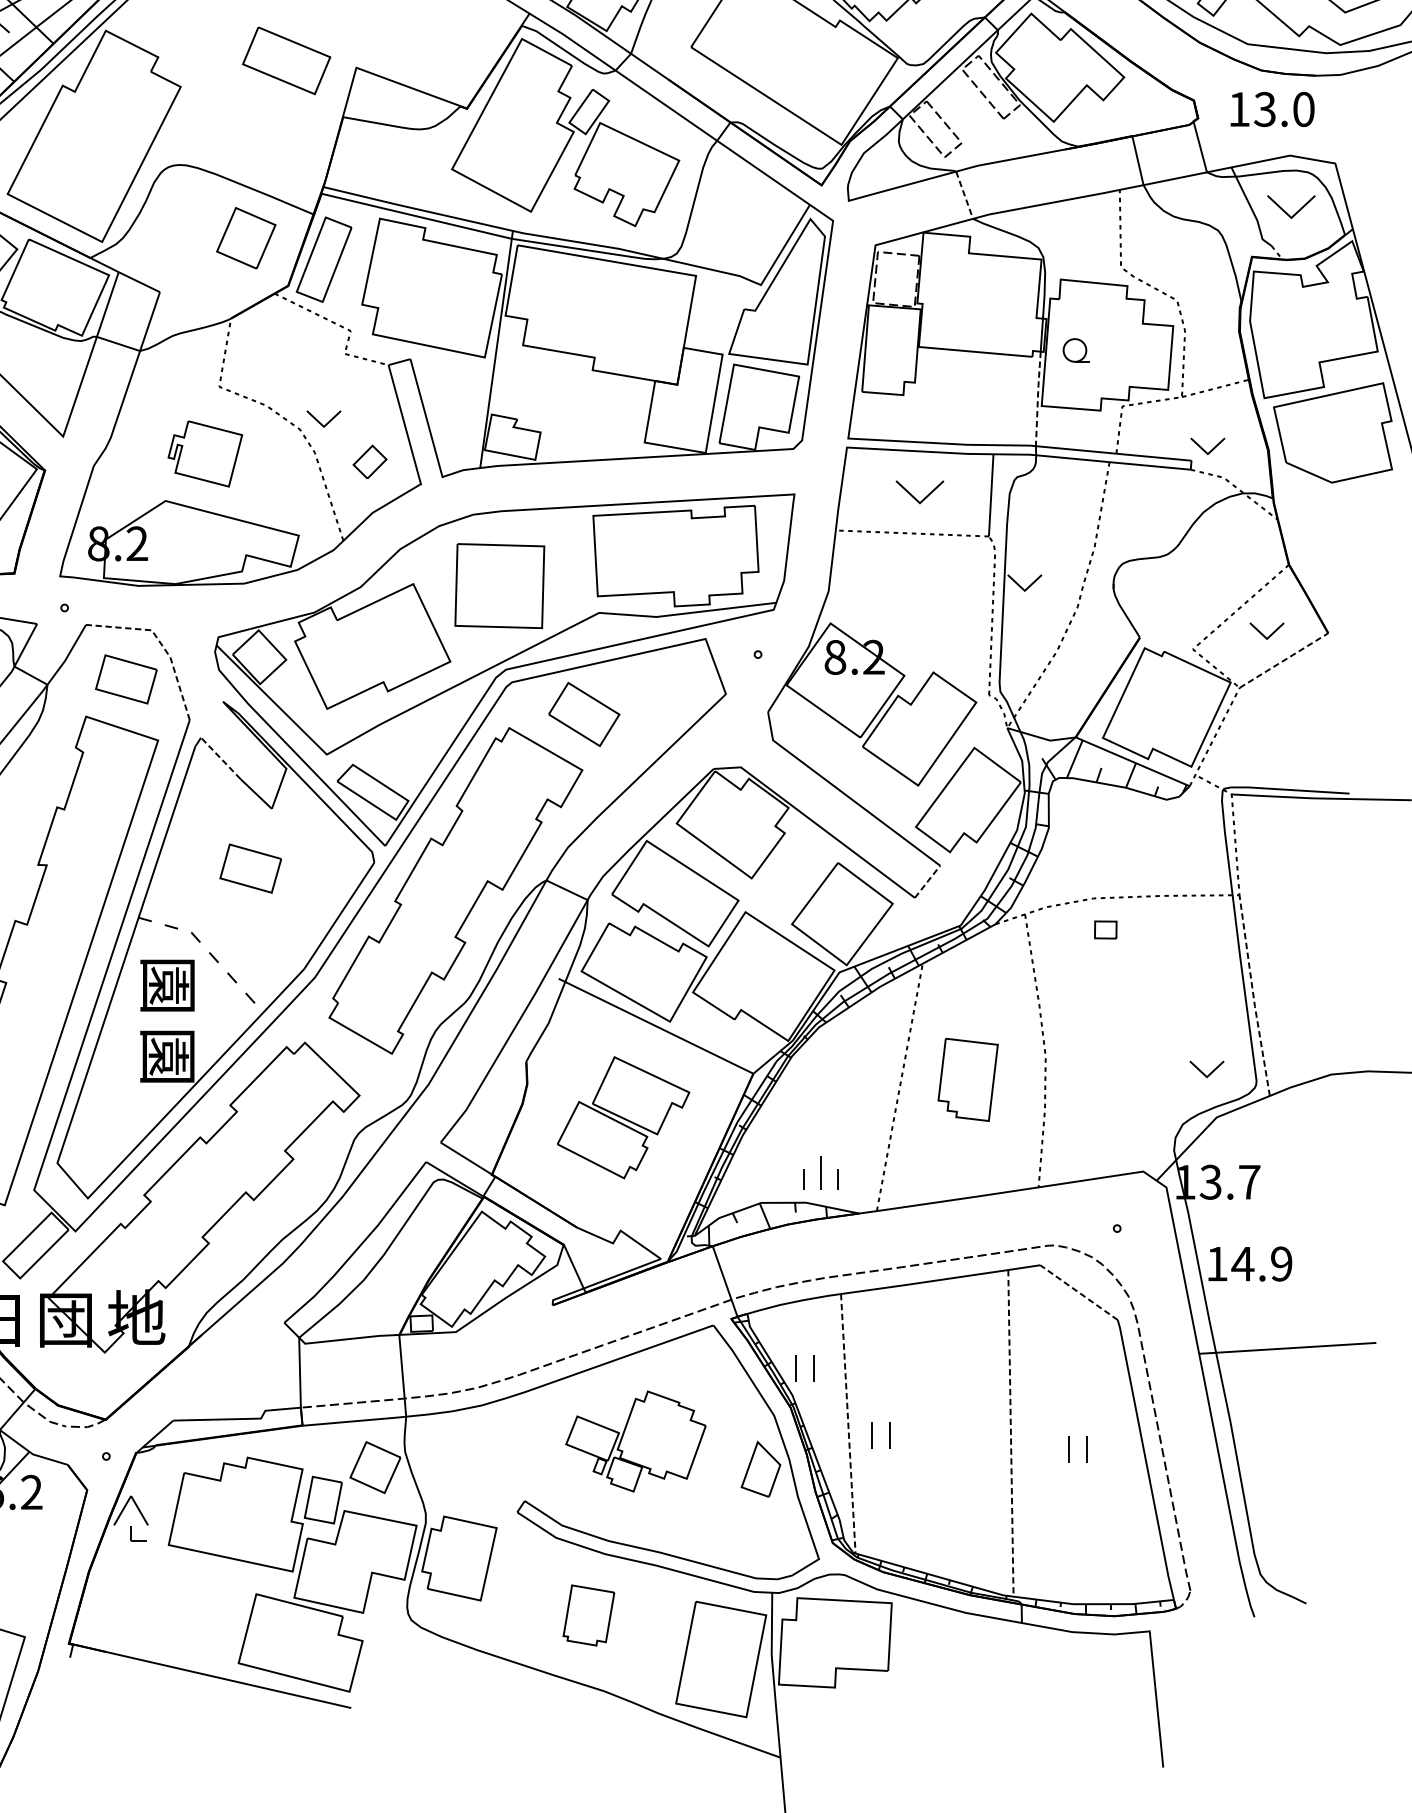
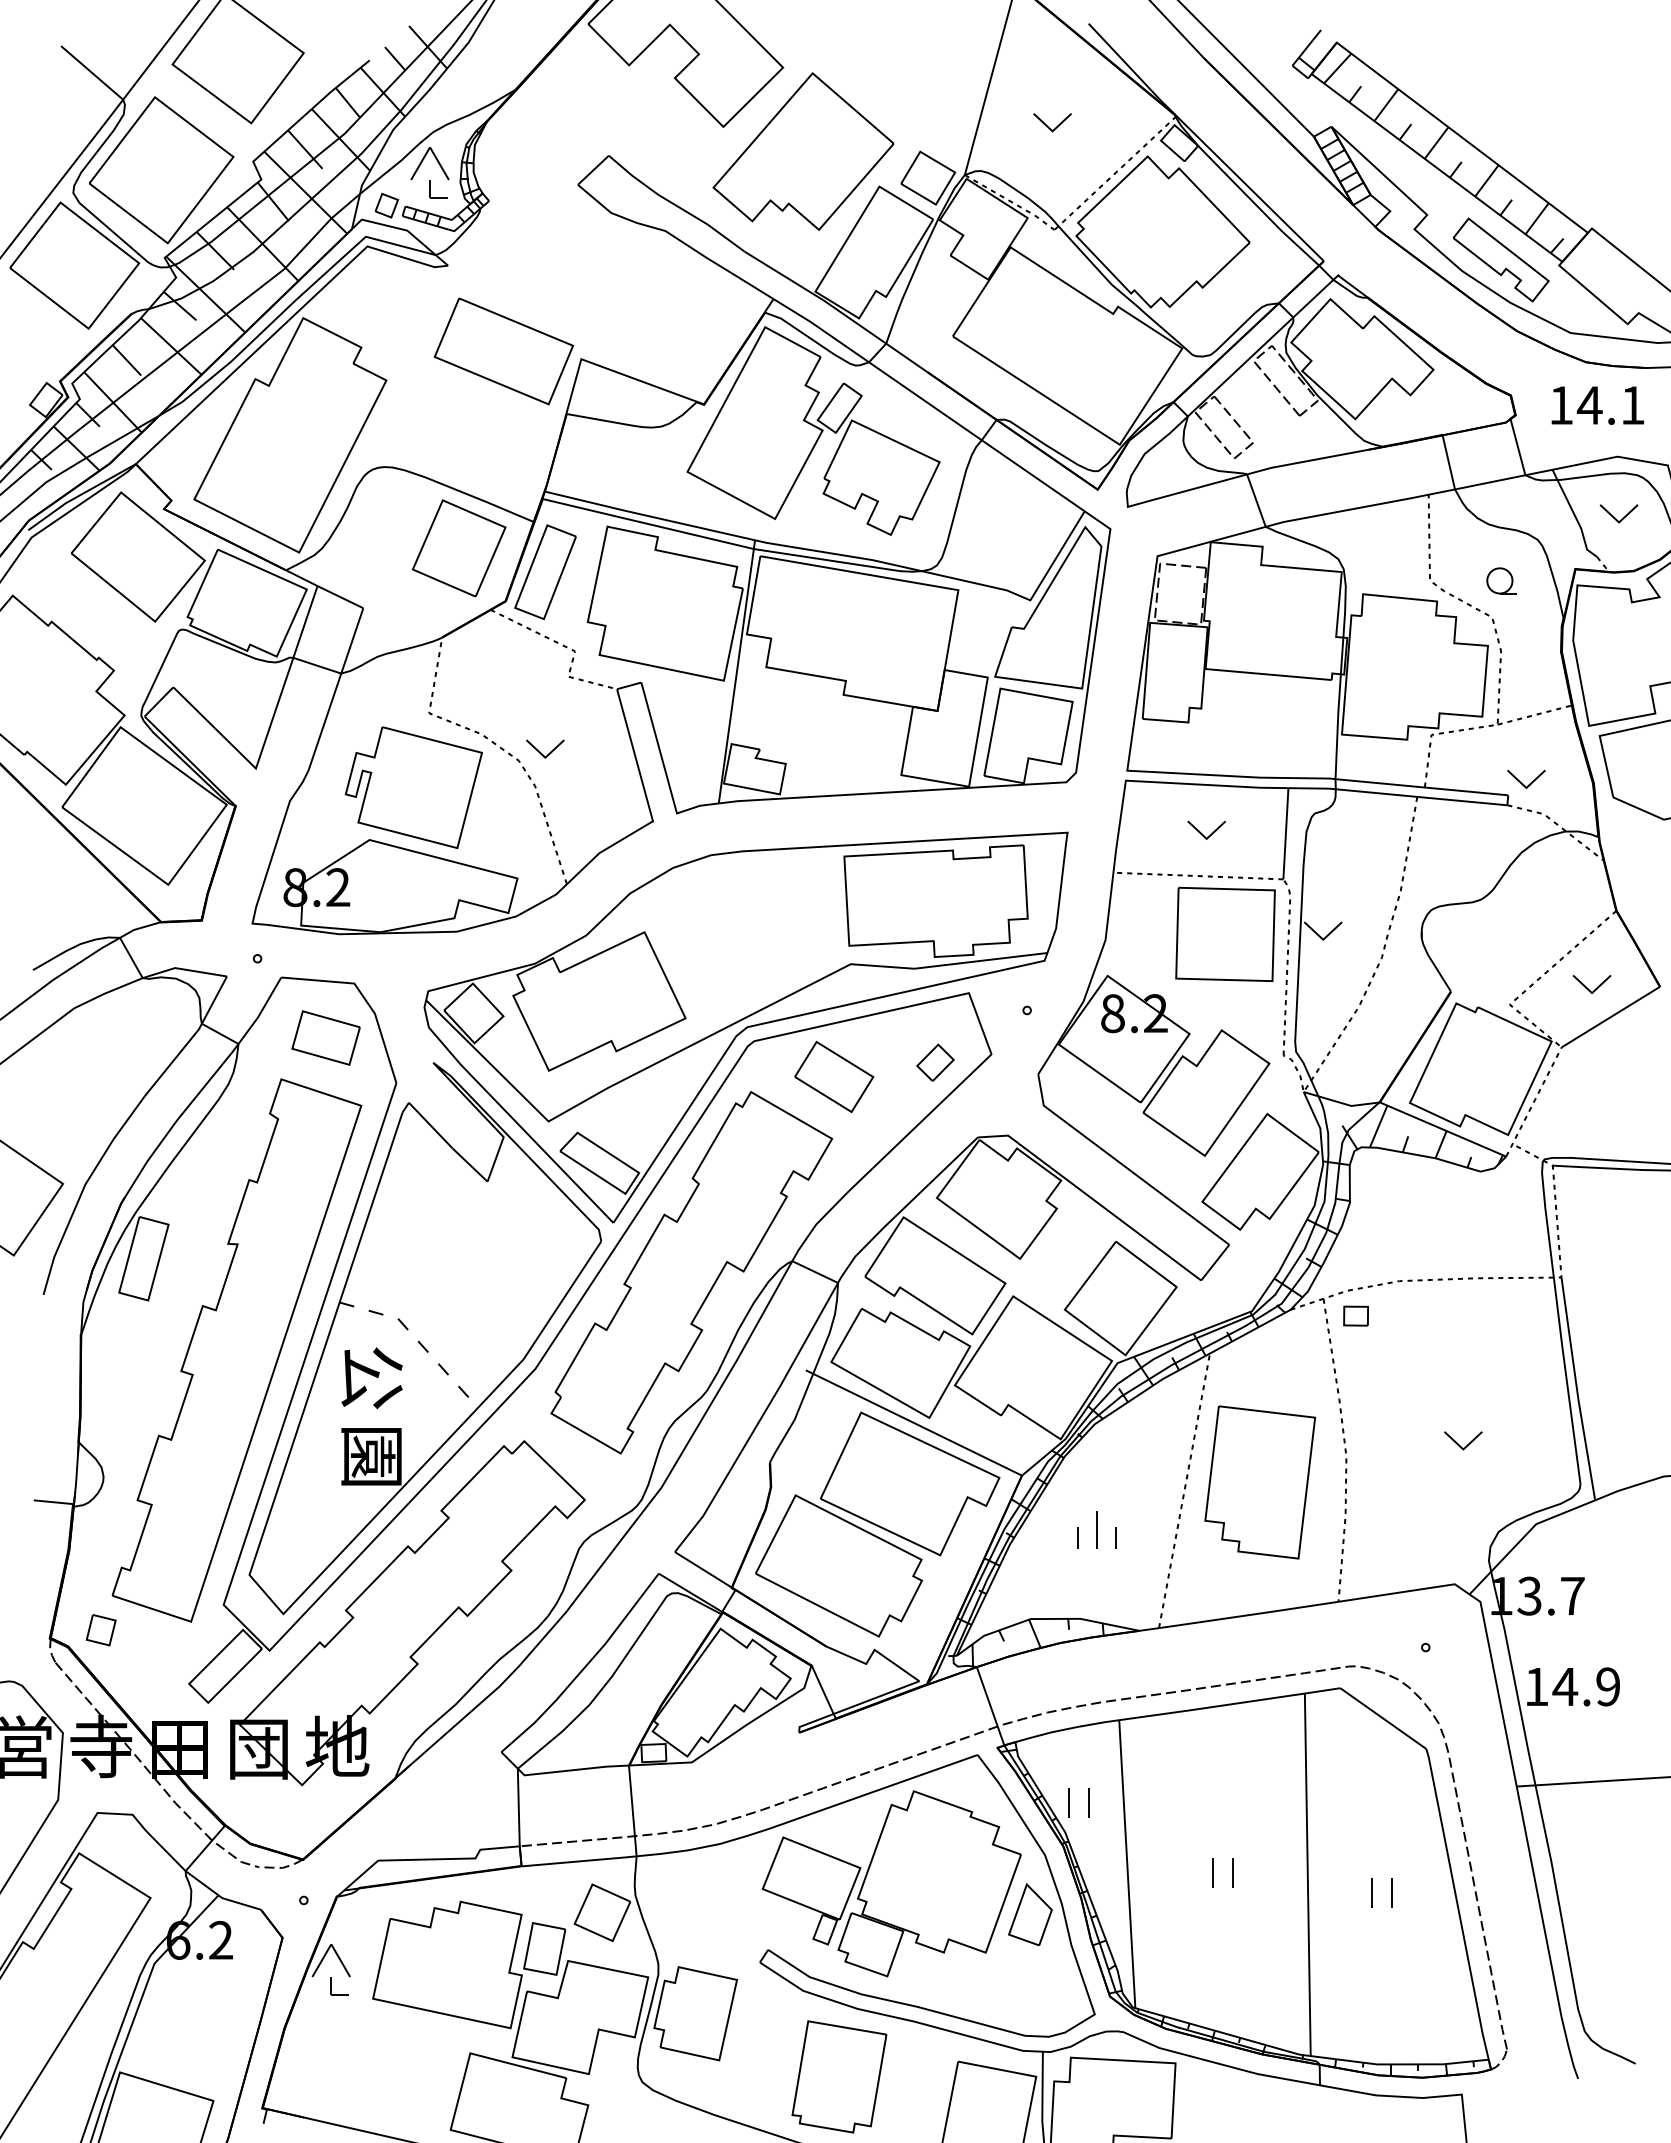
part: (286, 60) -> (503, 351), size x1.43
text: (1283, 109) -> (1610, 405), 13.0 -> 14.1
line: (964, 195) -> (1256, 500), dashed -> solid
part: (1290, 206) -> (1618, 513), size x0.71
part: (245, 238) -> (458, 548), size x1.43
part: (1076, 350) -> (1501, 580), moved
line: (1037, 398) -> (1337, 726), dashed -> solid
part: (205, 453) -> (413, 787), size x1.67
part: (370, 461) -> (935, 1062), moved
part: (919, 491) -> (1206, 829), size x0.71
part: (499, 585) -> (1225, 933), moved
line: (161, 643) -> (364, 998), dashed -> solid
line: (1283, 660) -> (1610, 1017), dashed -> solid
line: (220, 758) -> (430, 1125), dashed -> solid
part: (250, 868) -> (463, 1247), removed
line: (927, 881) -> (1215, 1262), dashed -> solid
part: (1105, 929) -> (1355, 1315), moved
text: (167, 986) -> (371, 1378), 園 -> 公
line: (1253, 996) -> (1577, 1389), dashed -> solid
part: (1207, 1069) -> (1463, 1440), moved
part: (968, 1079) -> (1260, 1482), size x1.67
part: (623, 1117) -> (877, 1524), size x1.67
part: (820, 1171) -> (1096, 1529), moved
line: (1079, 1292) -> (1383, 1718), dashed -> solid
line: (848, 1424) -> (1127, 1864), dashed -> solid
line: (1010, 1433) -> (1307, 1875), dashed -> solid
part: (872, 1434) -> (1213, 1872), moved
part: (635, 1441) -> (891, 1883), size x1.67
part: (588, 1615) -> (839, 2076), size x1.67

